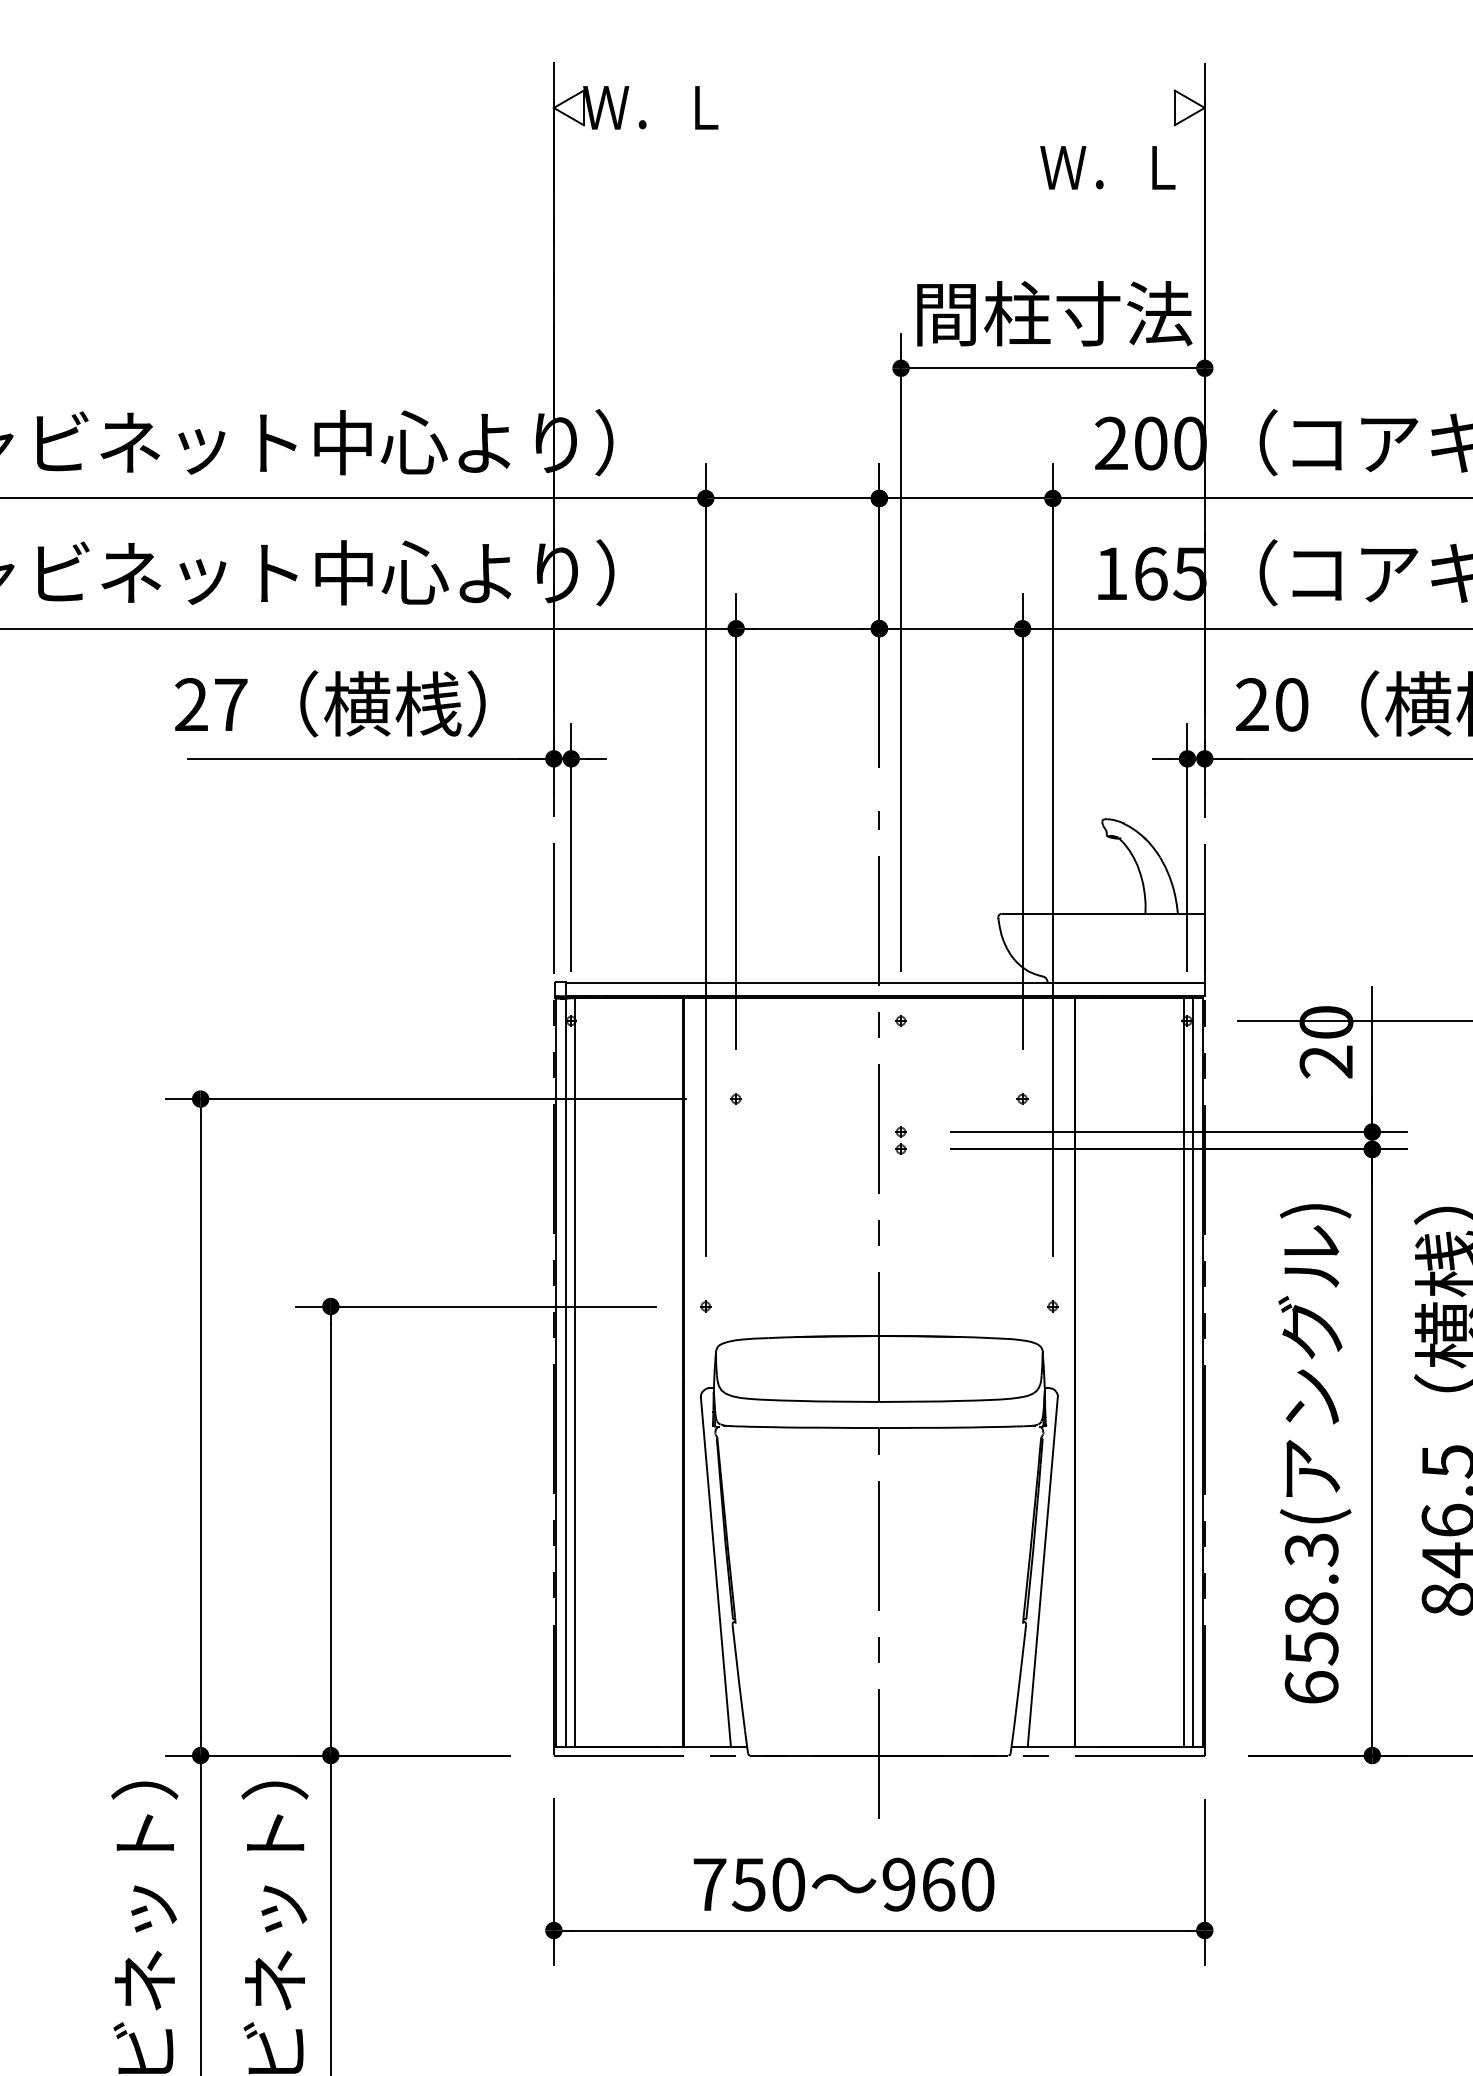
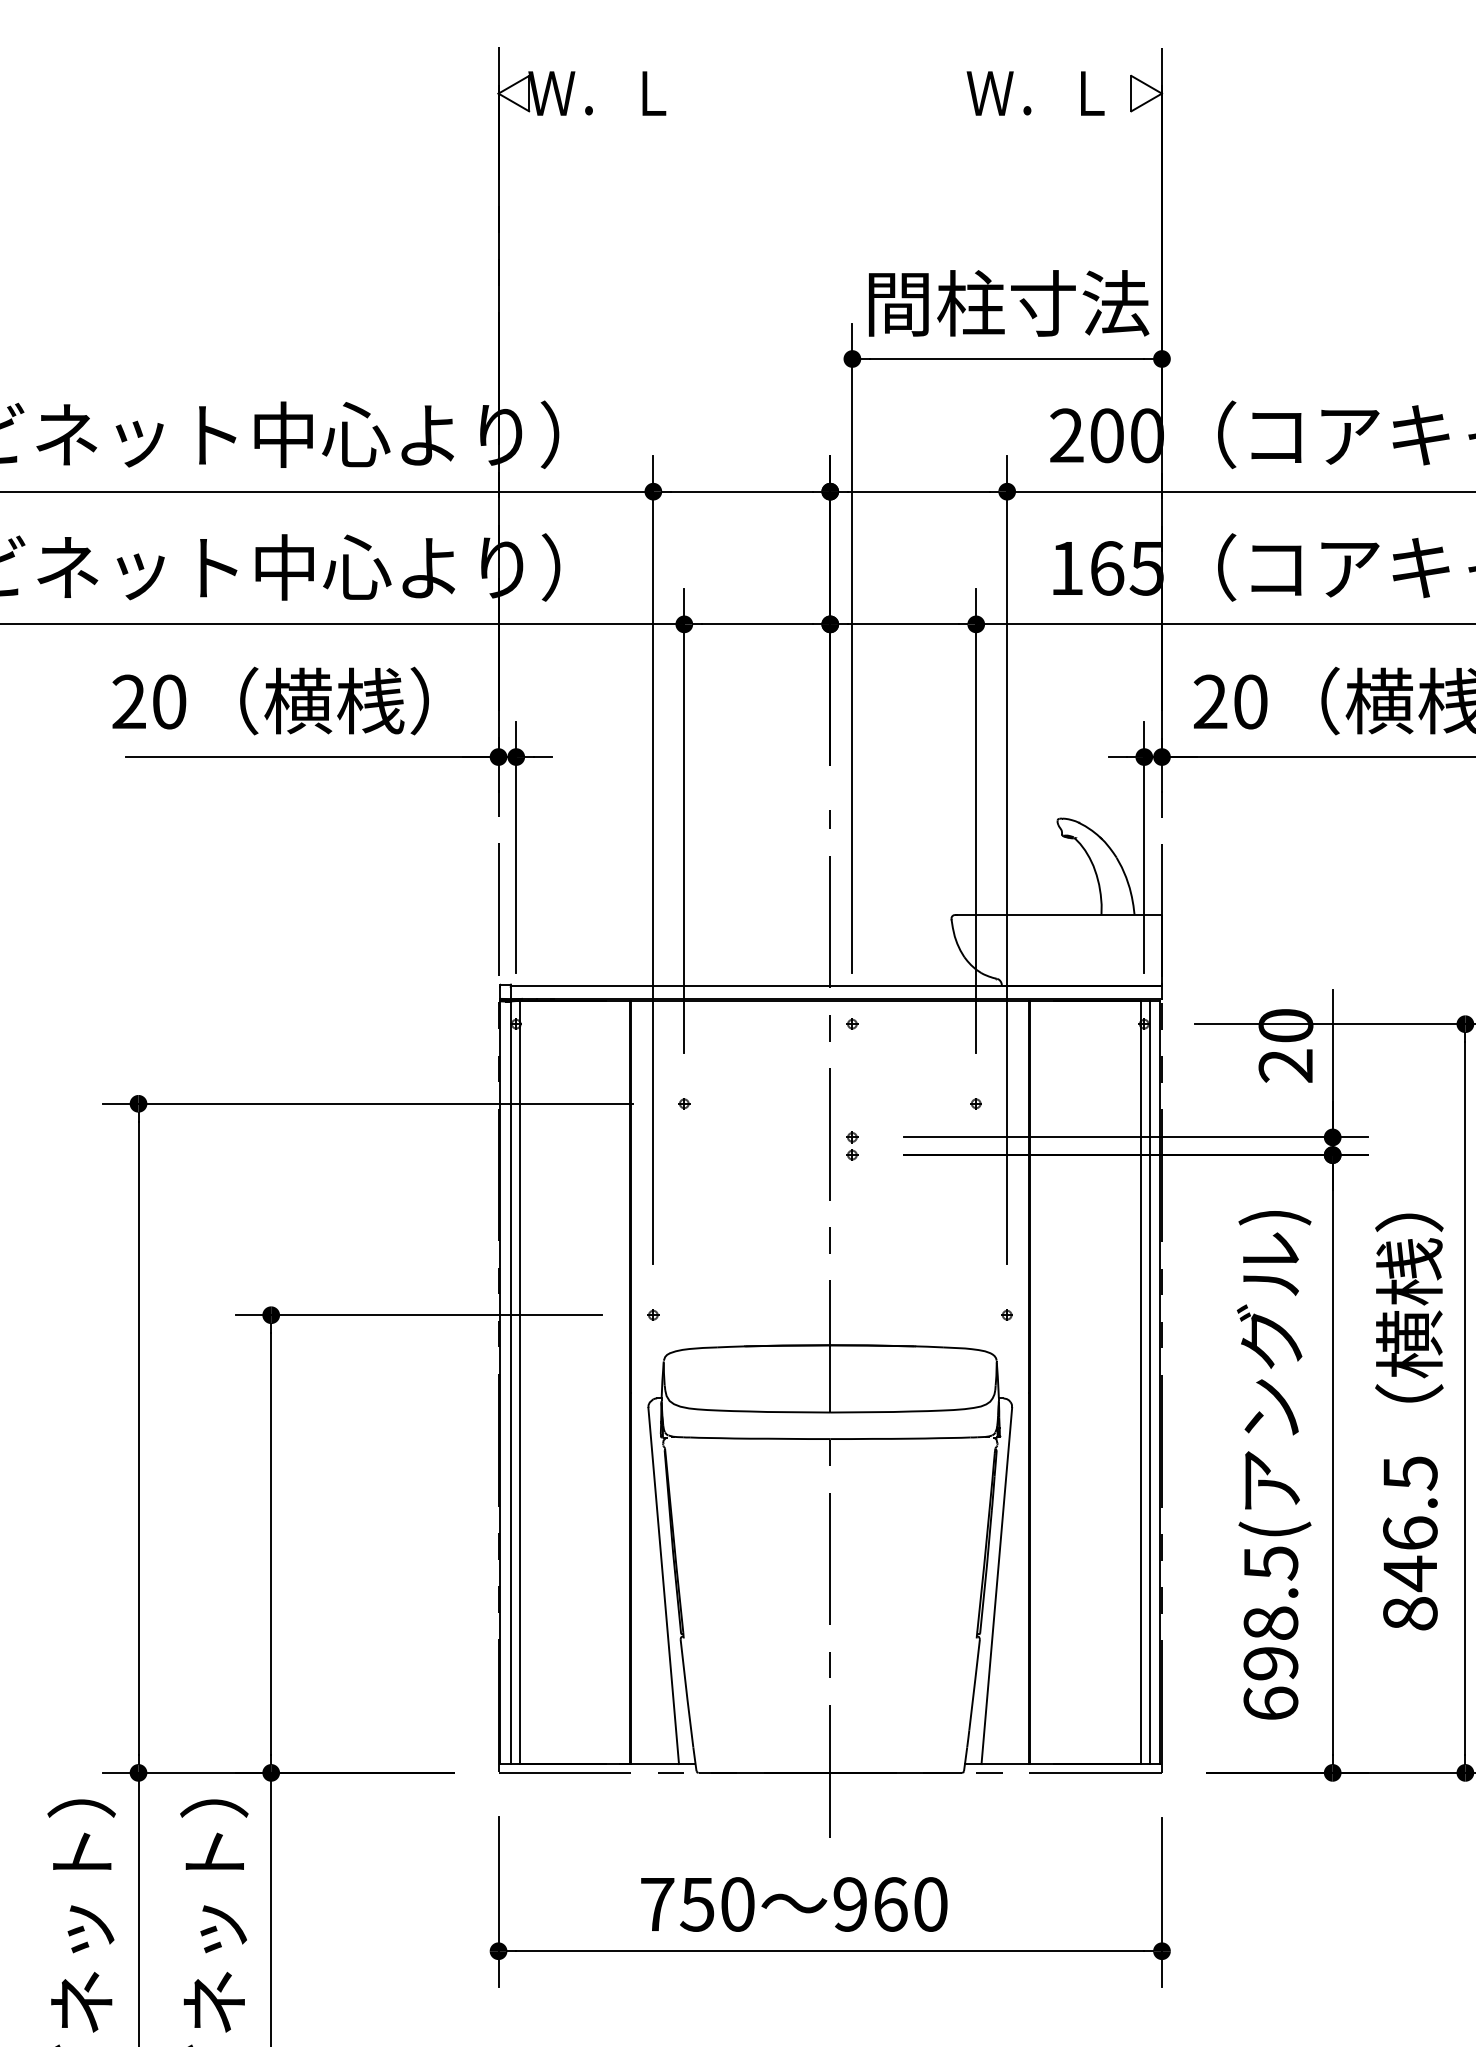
text: (1107, 167) -> (1035, 93), moved
text: (231, 704) -> (169, 701), 27 -> 20
text: (1311, 1599) -> (1270, 1613), 658.3( -> 698.5(

